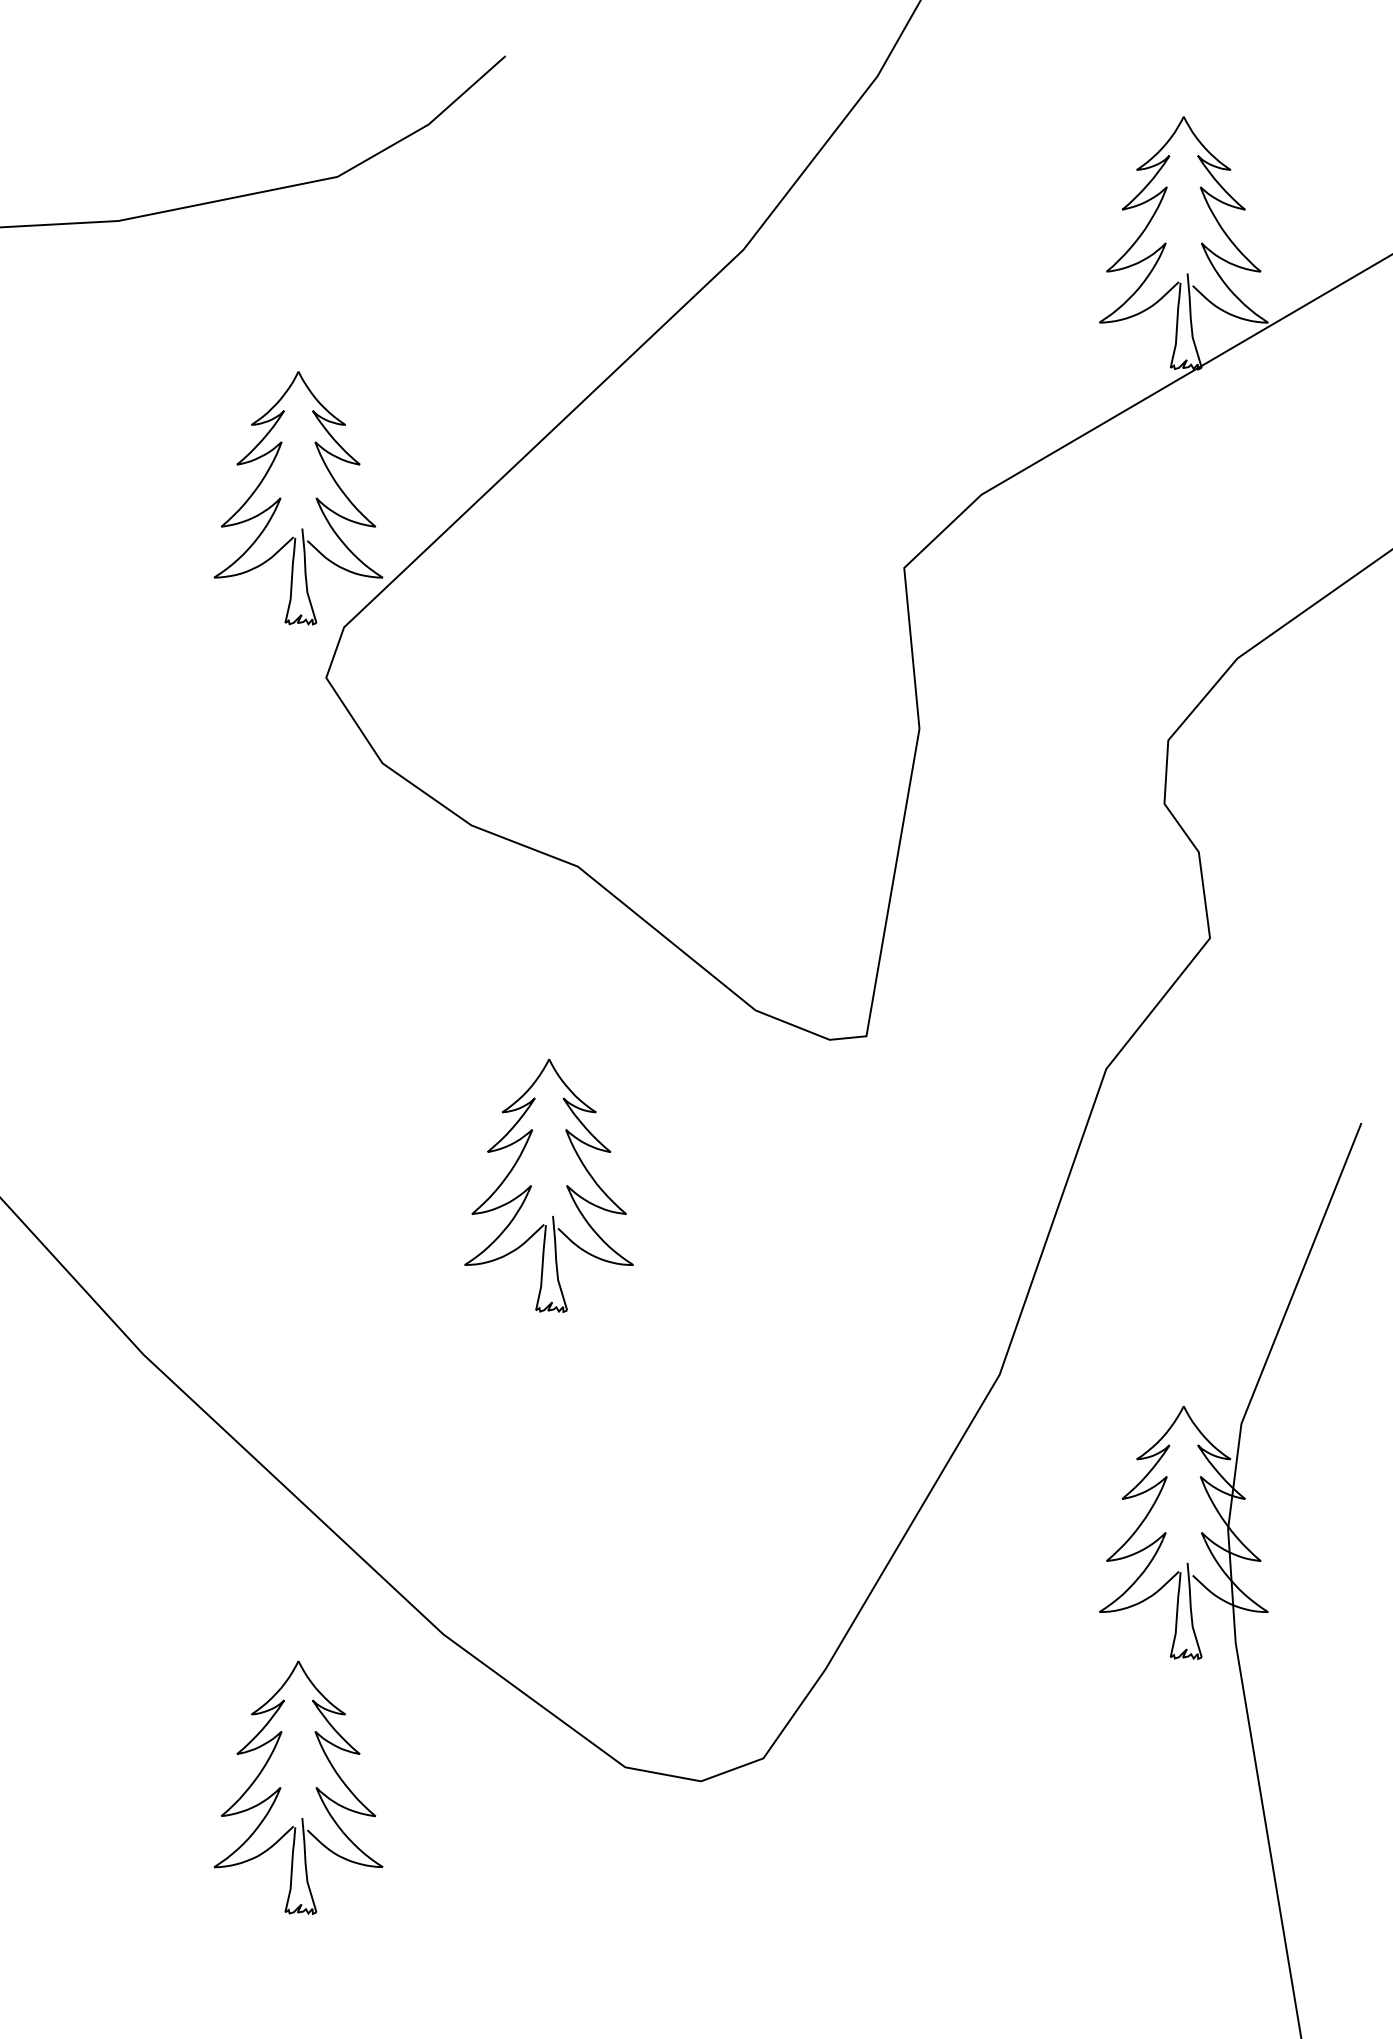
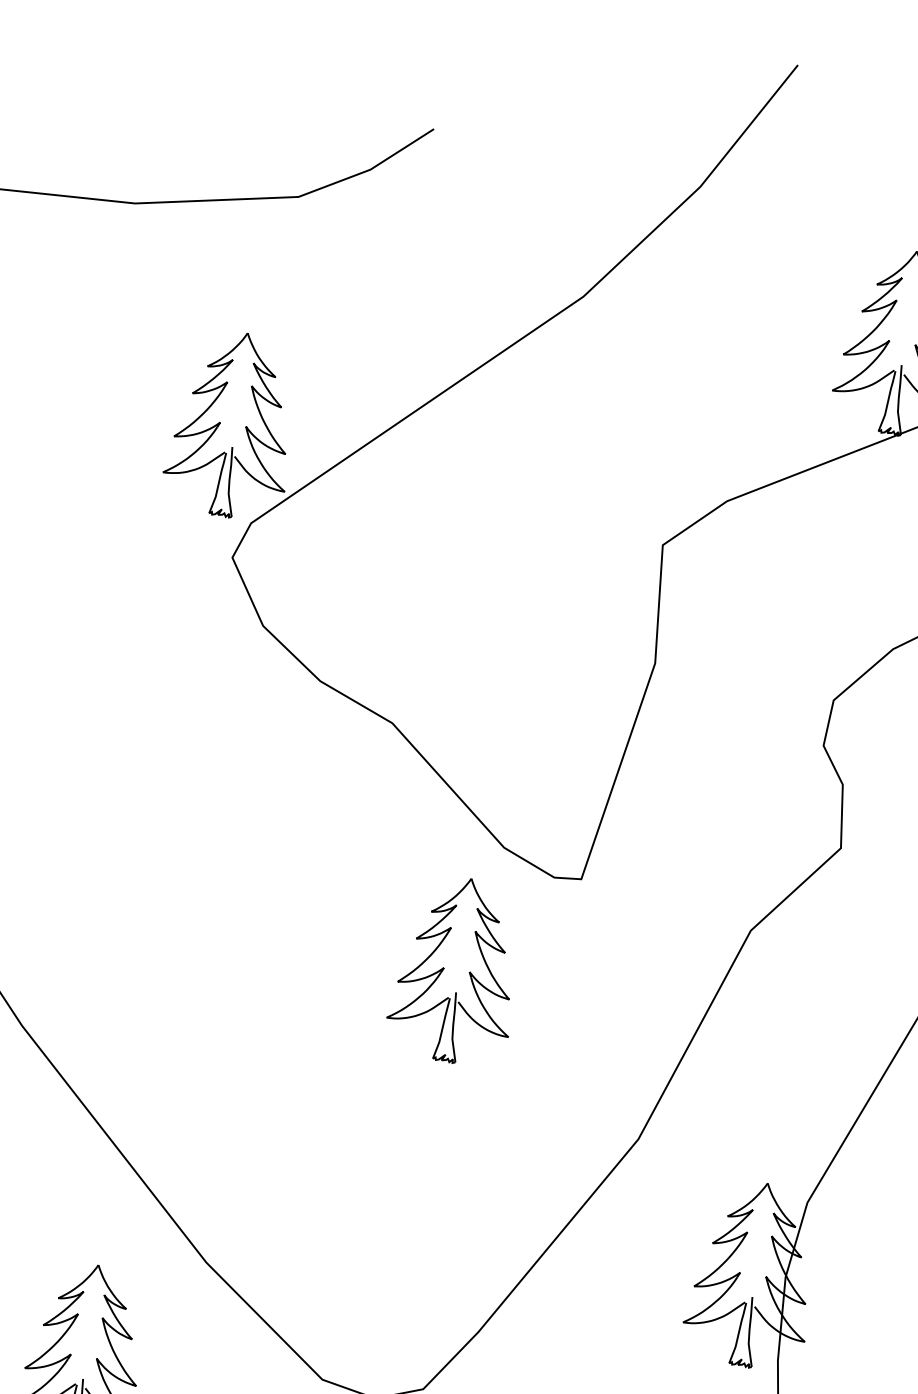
part: (531, 1186) -> (443, 968), moved

